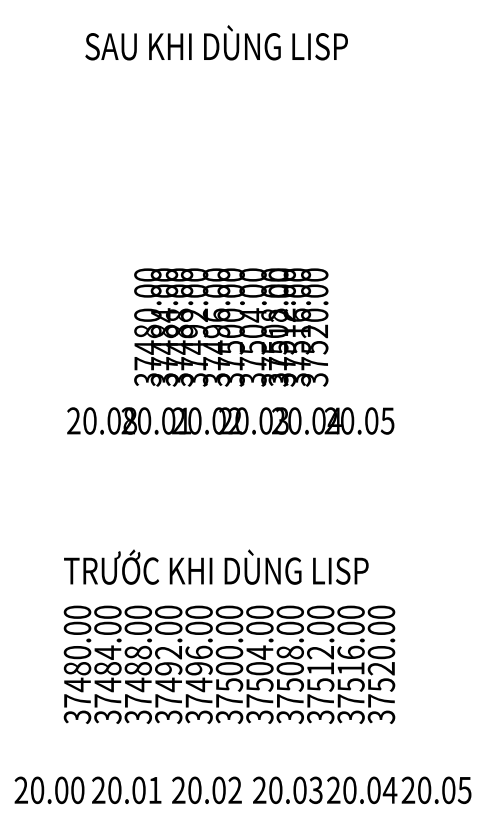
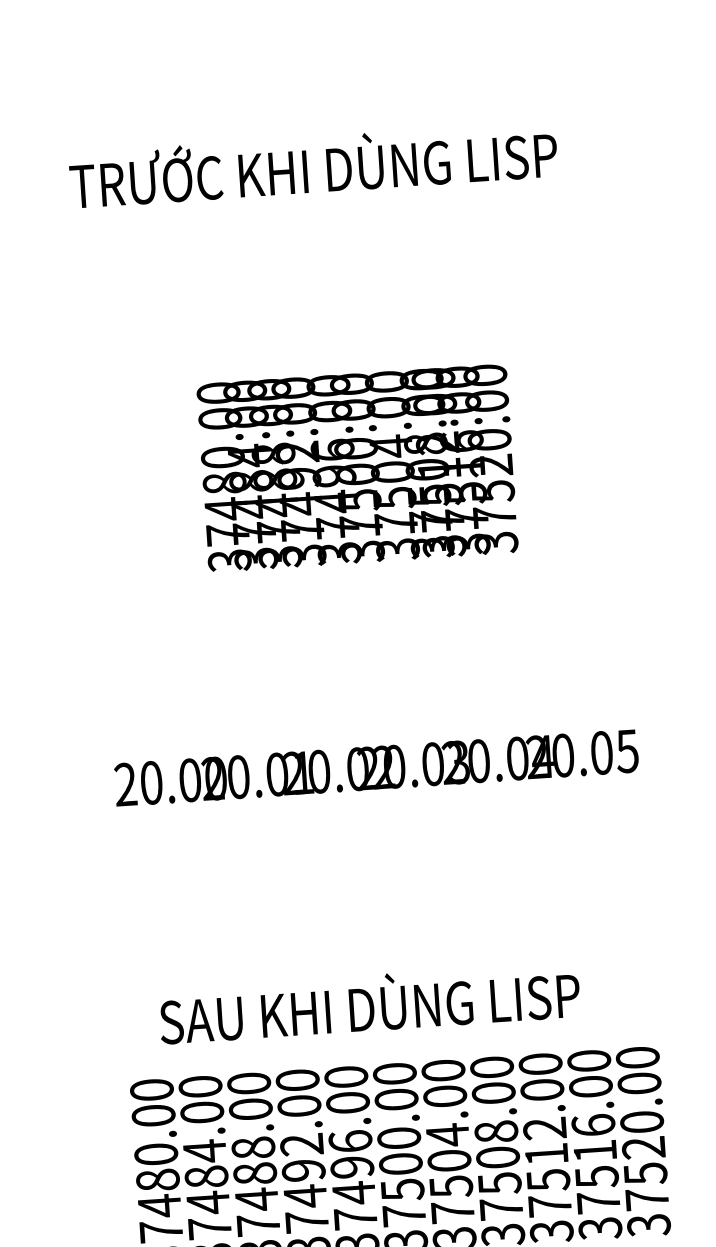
text: (216, 42) -> (313, 164), SAU KHI DÙNG LISP -> TRƯỚC KHI DÙNG LISP
text: (231, 327) -> (357, 468), moved
text: (129, 421) -> (214, 779), 20.08 -> 20.00
text: (216, 566) -> (369, 1002), TRƯỚC KHI DÙNG LISP -> SAU KHI DÙNG LISP

